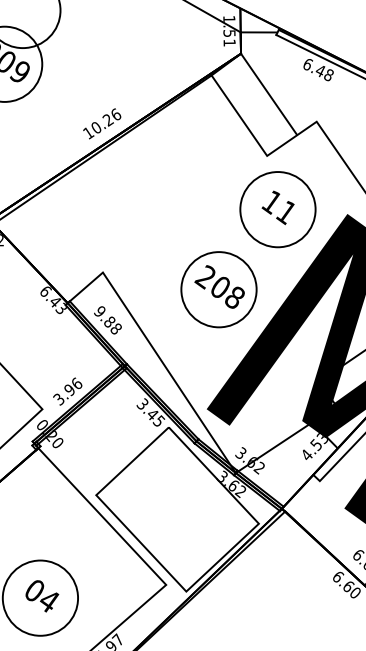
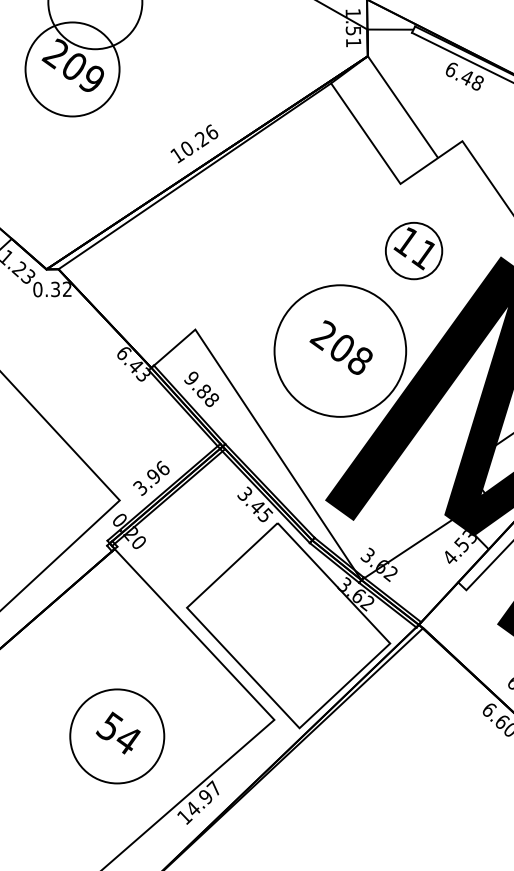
circle: (278, 210) -> (414, 251), size x0.6
circle: (219, 290) -> (340, 351), size x1.4
text: (34, 589) -> (109, 725), 04 -> 54

